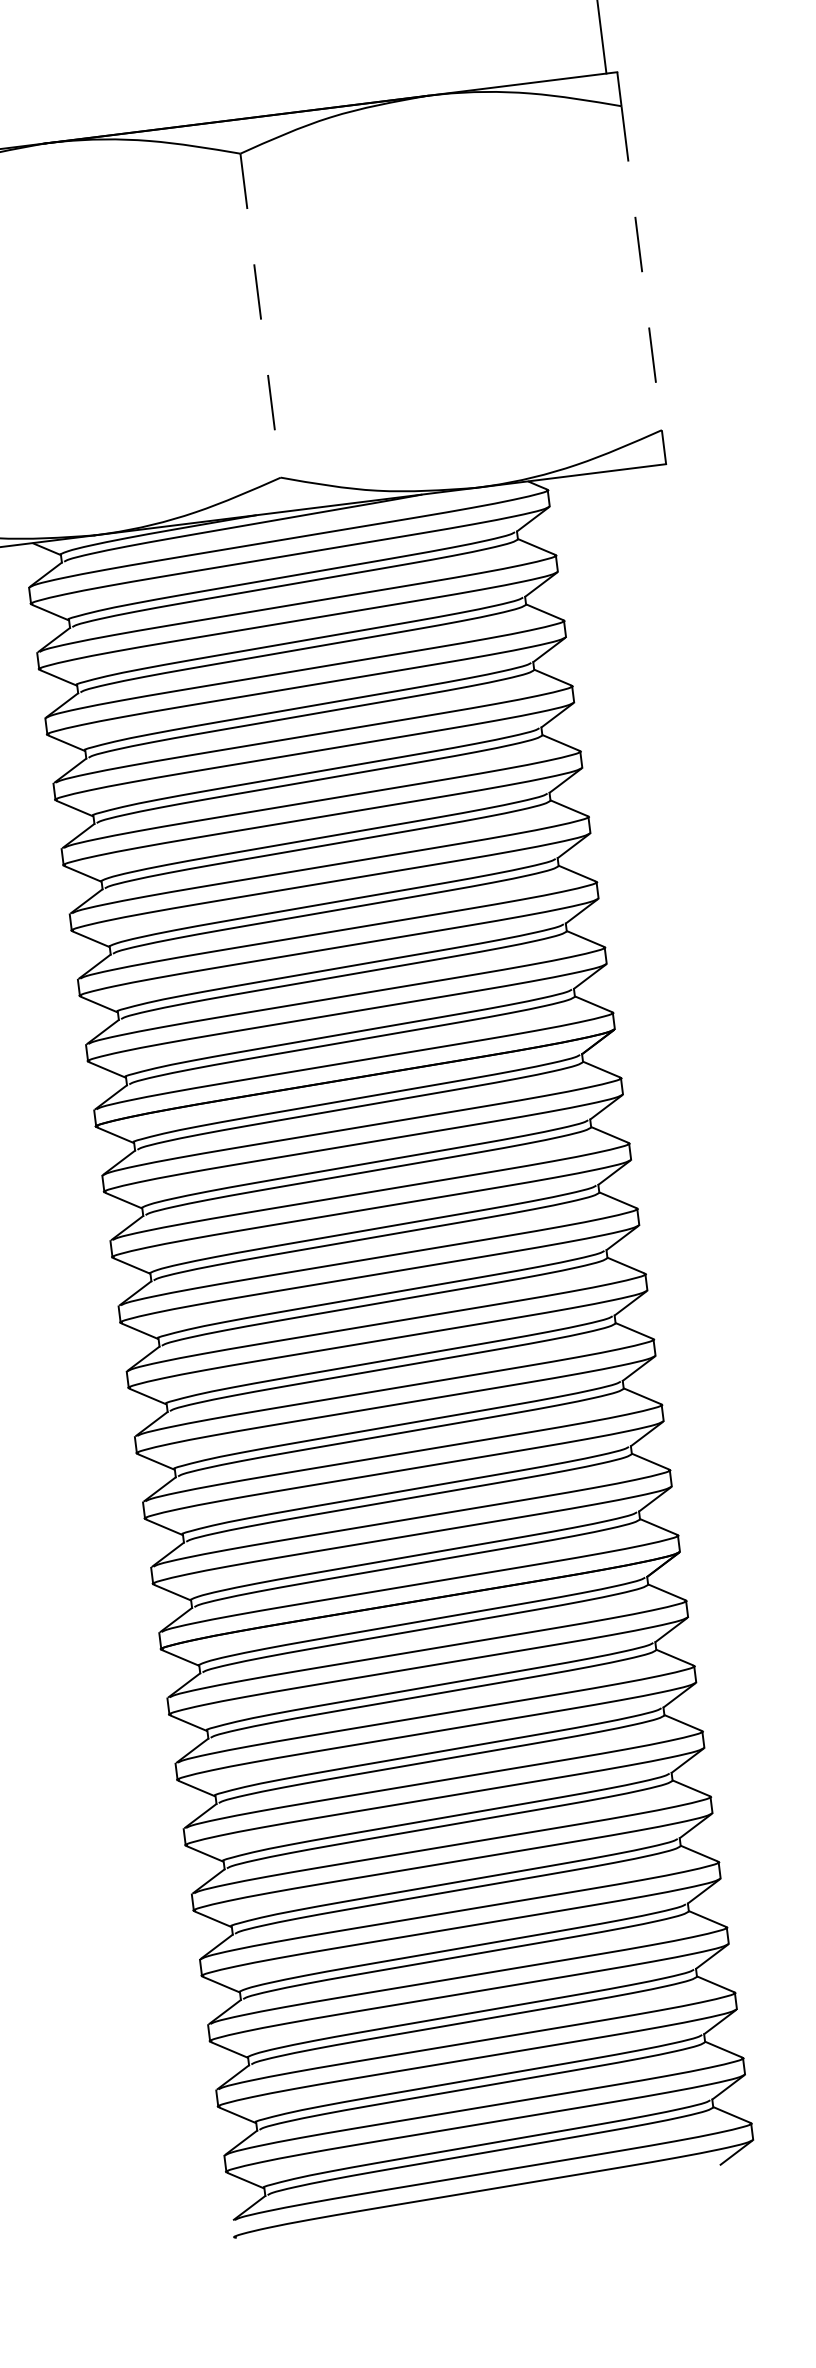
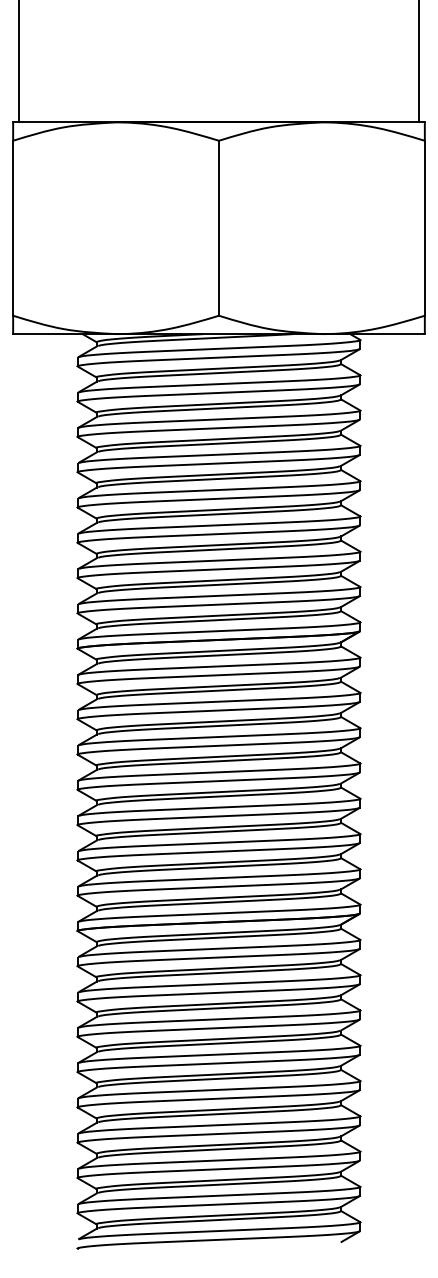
line: (641, 268) -> (424, 228), dashed -> solid
line: (261, 315) -> (219, 228), dashed -> solid

